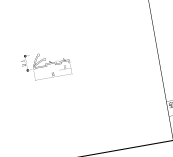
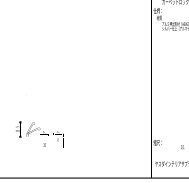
part: (46, 64) -> (39, 134), moved

